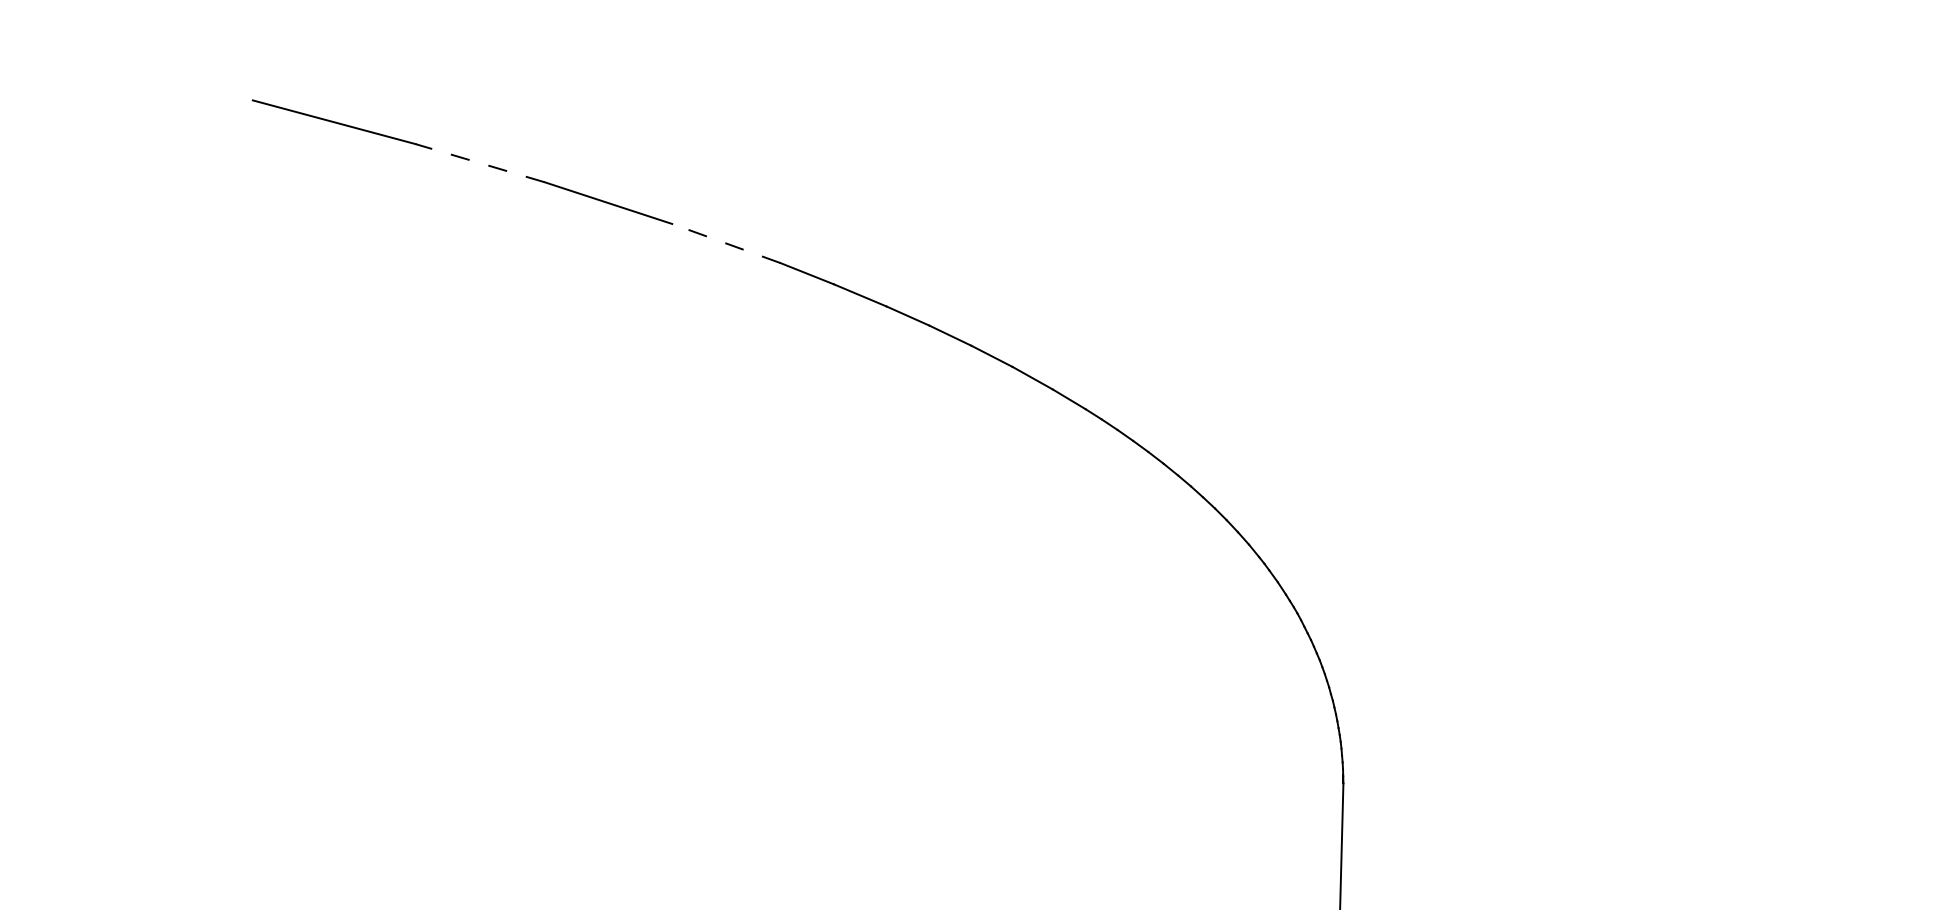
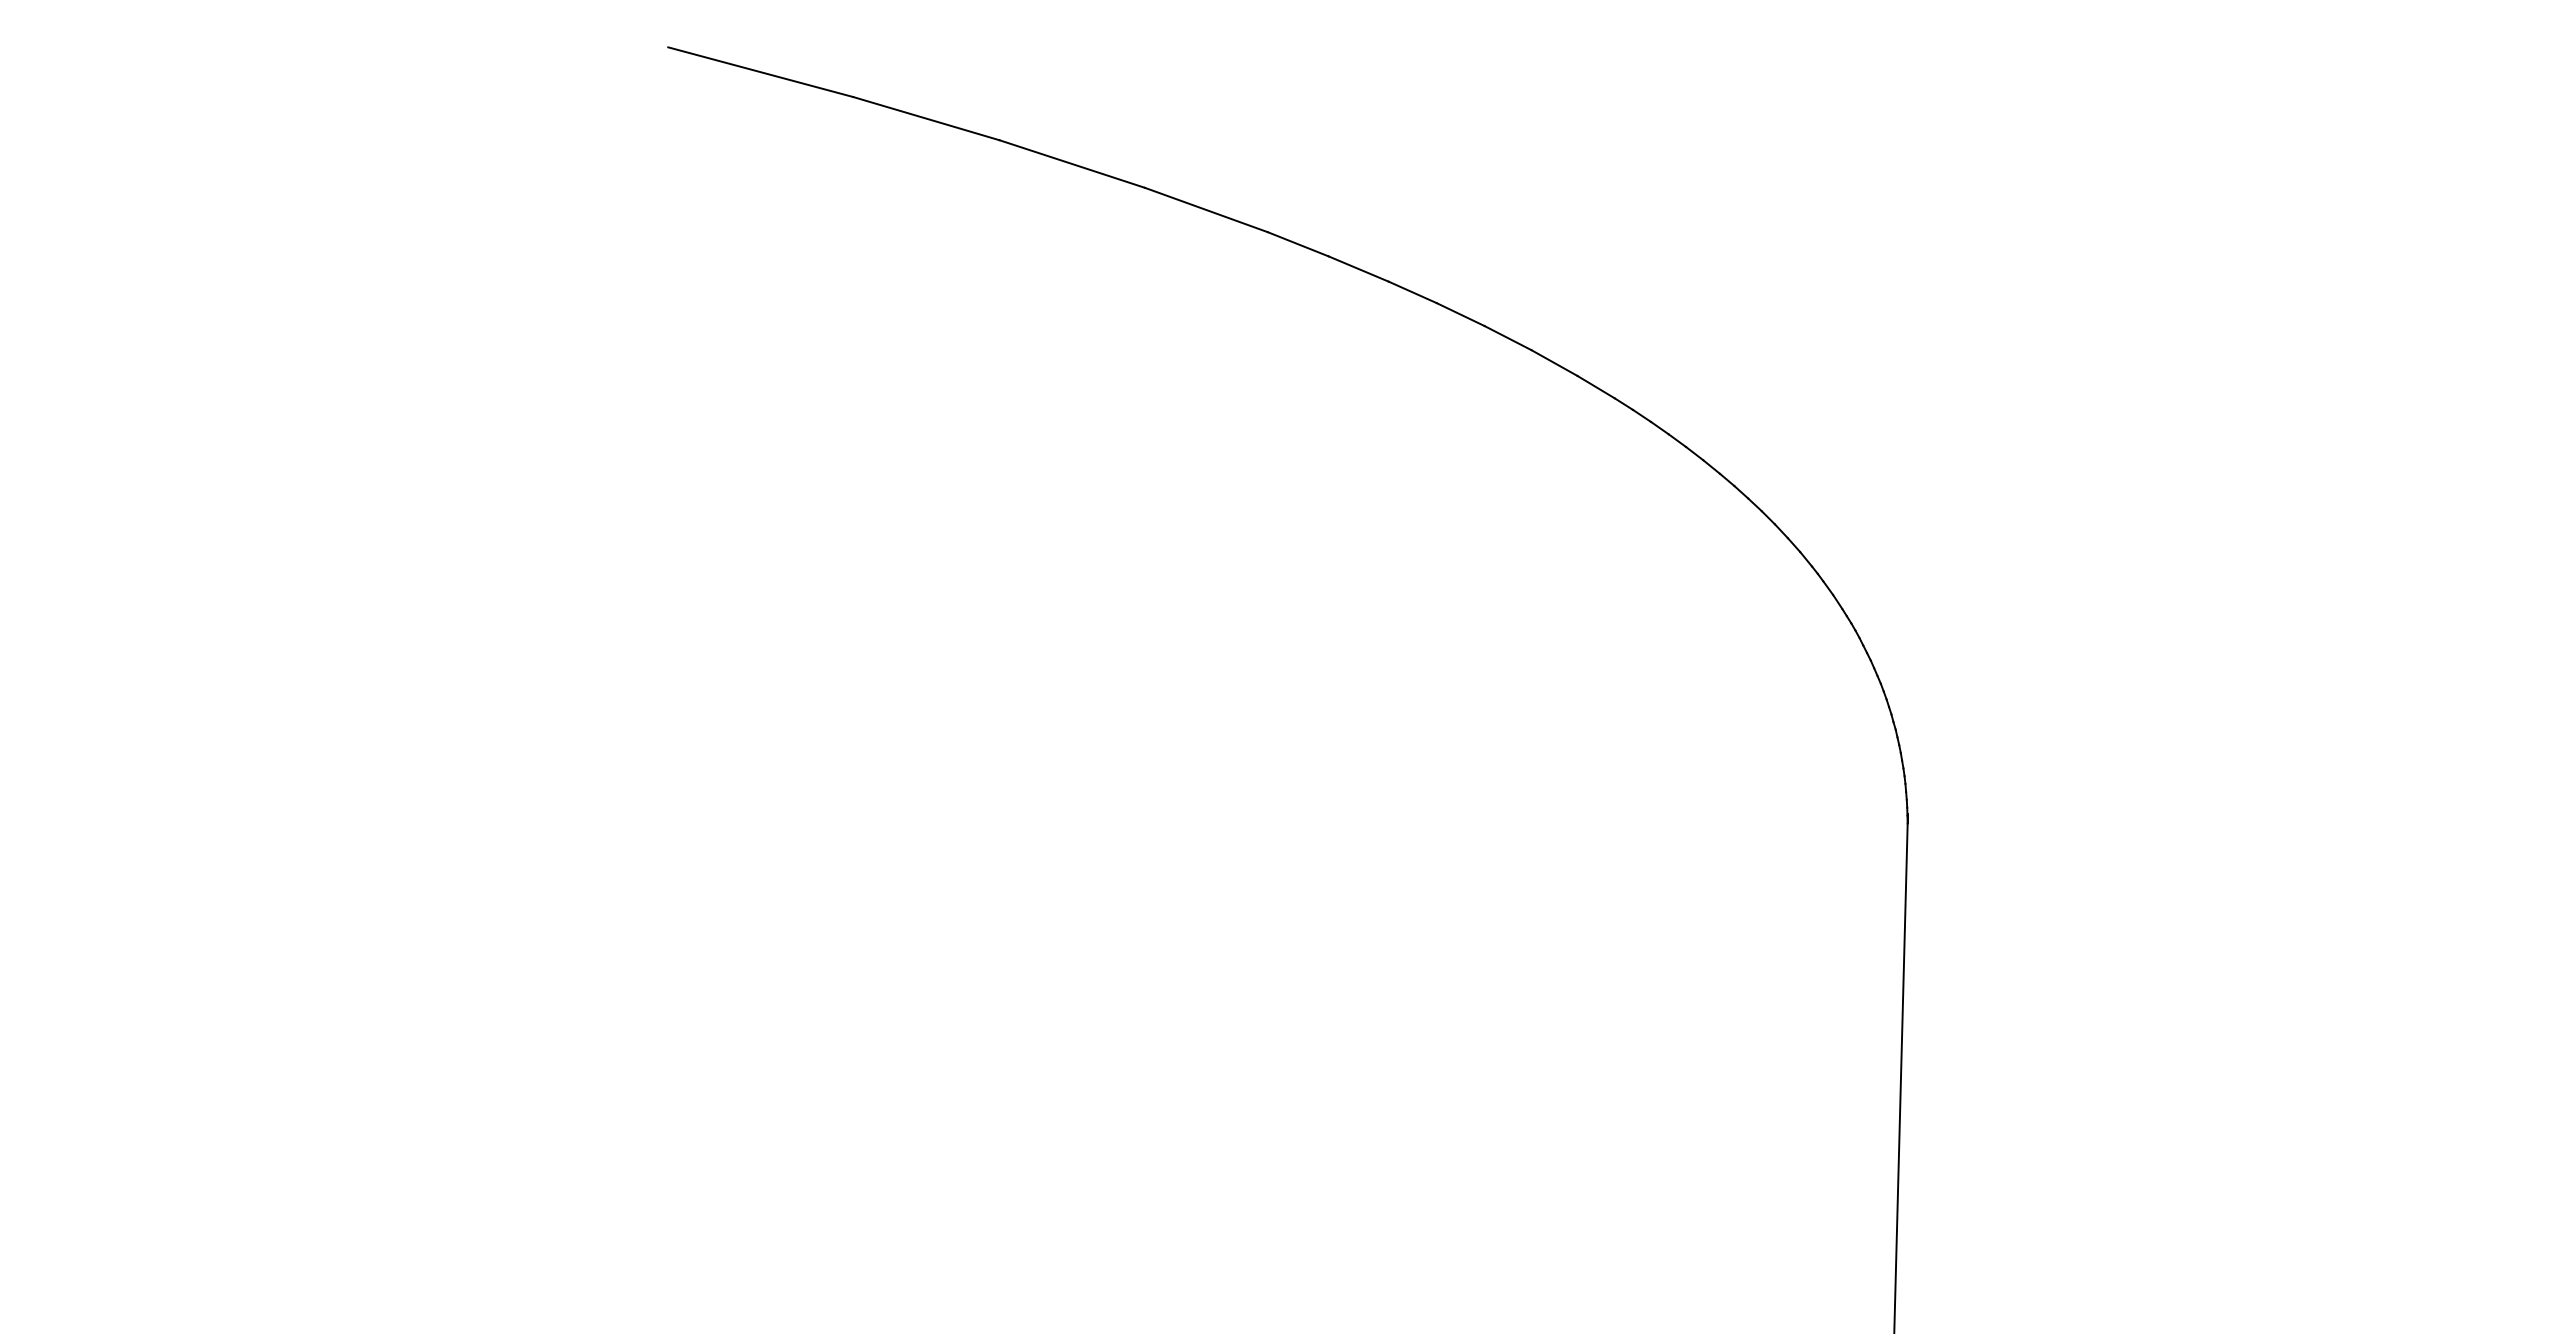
line: (480, 163) -> (926, 118), dashed -> solid
line: (725, 243) -> (1205, 209), dashed -> solid

